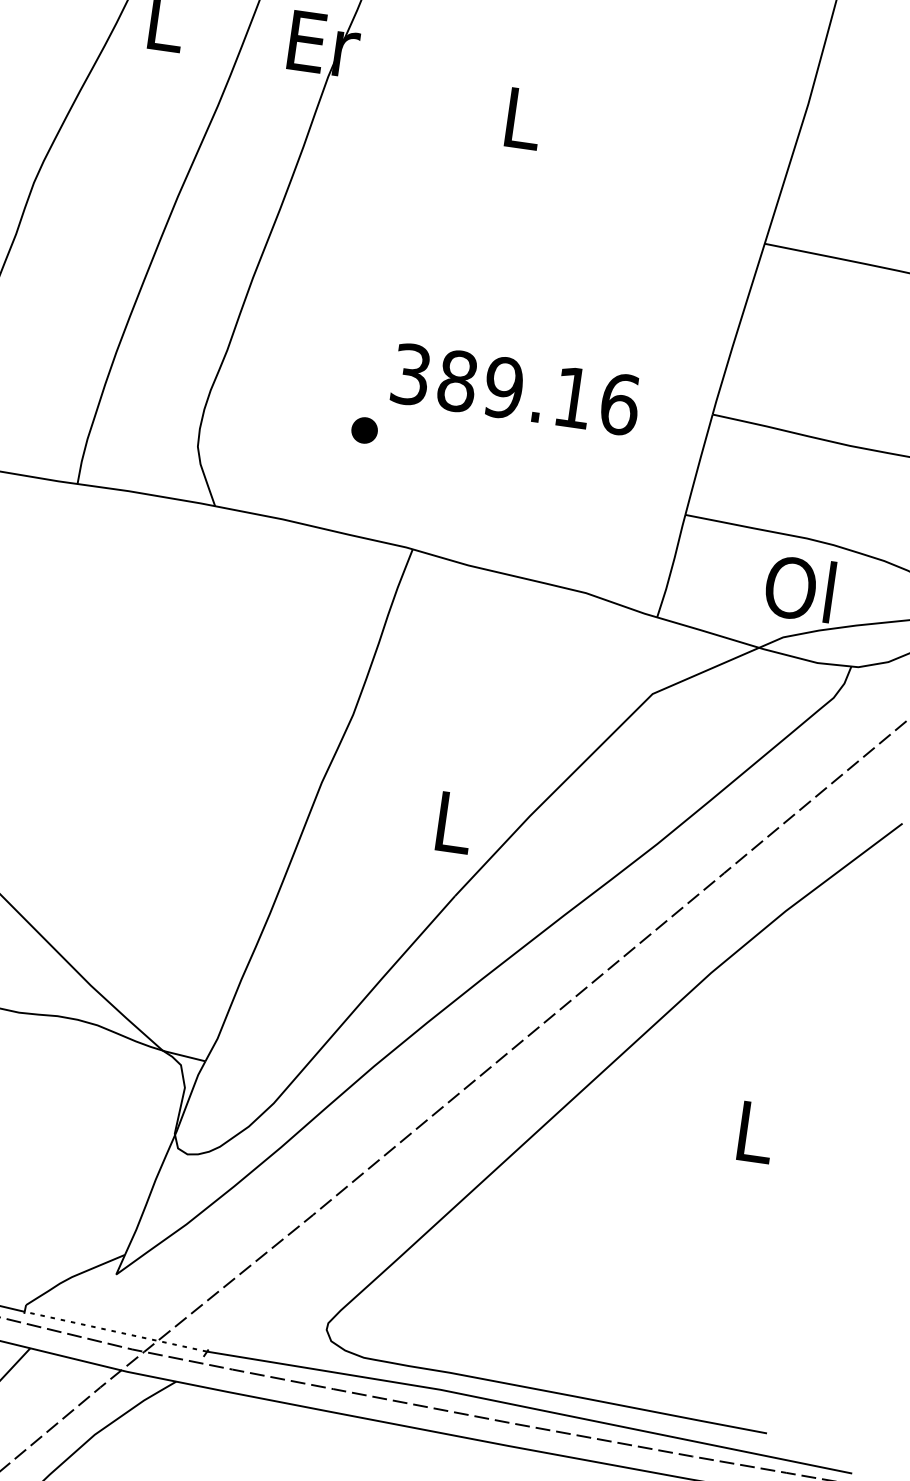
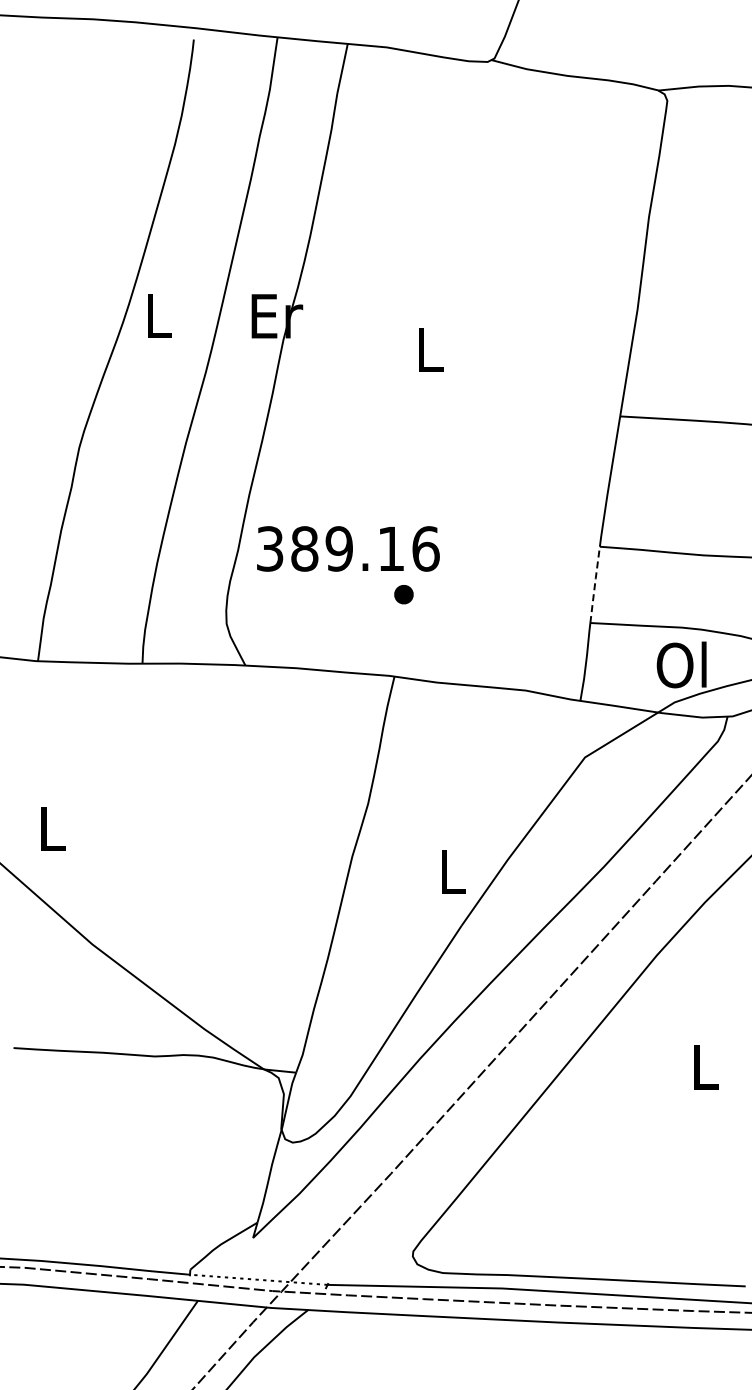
text: (516, 388) -> (348, 548), moved
part: (364, 430) -> (403, 594), moved
line: (699, 464) -> (595, 584), solid -> dashed

